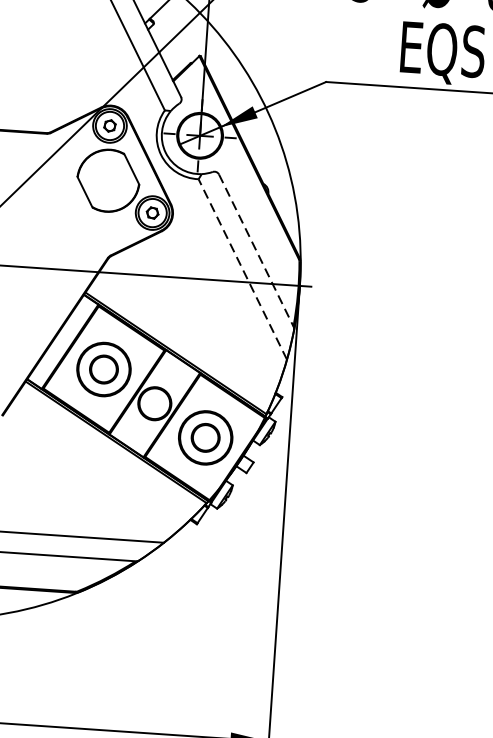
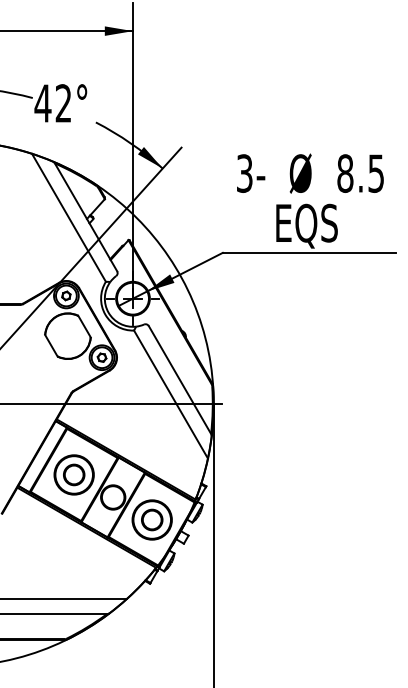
line: (256, 251) -> (180, 380), dashed -> solid
line: (243, 269) -> (171, 394), dashed -> solid

